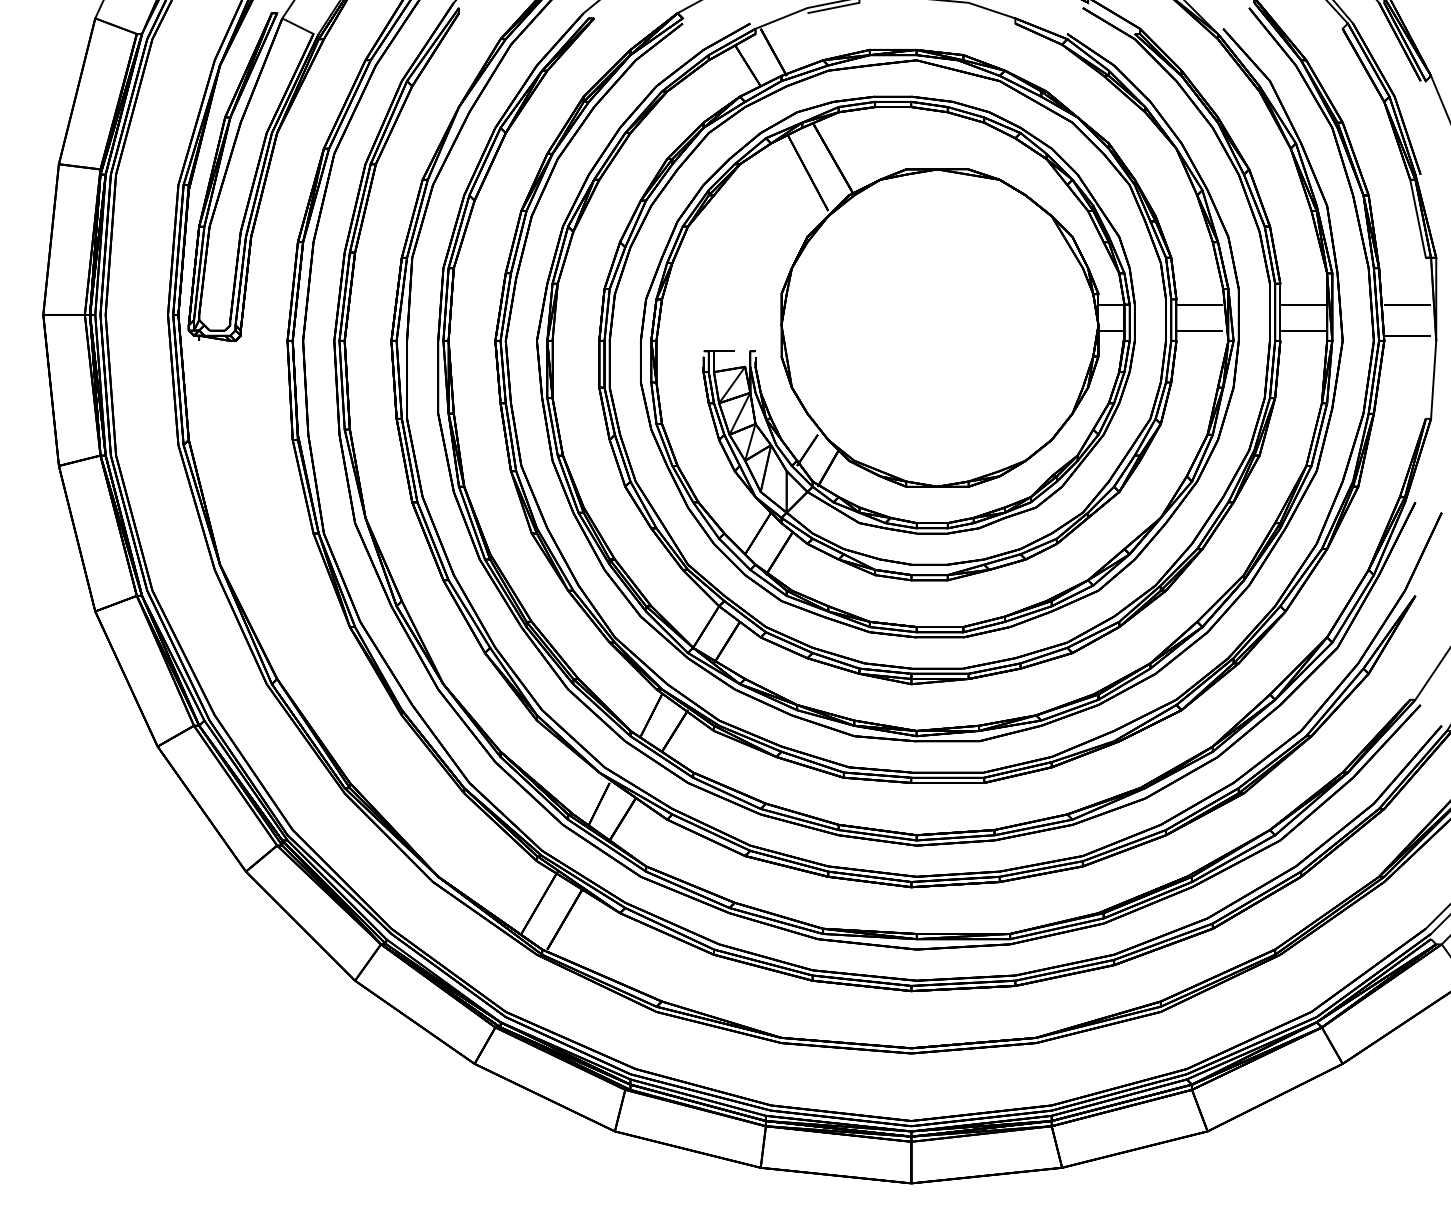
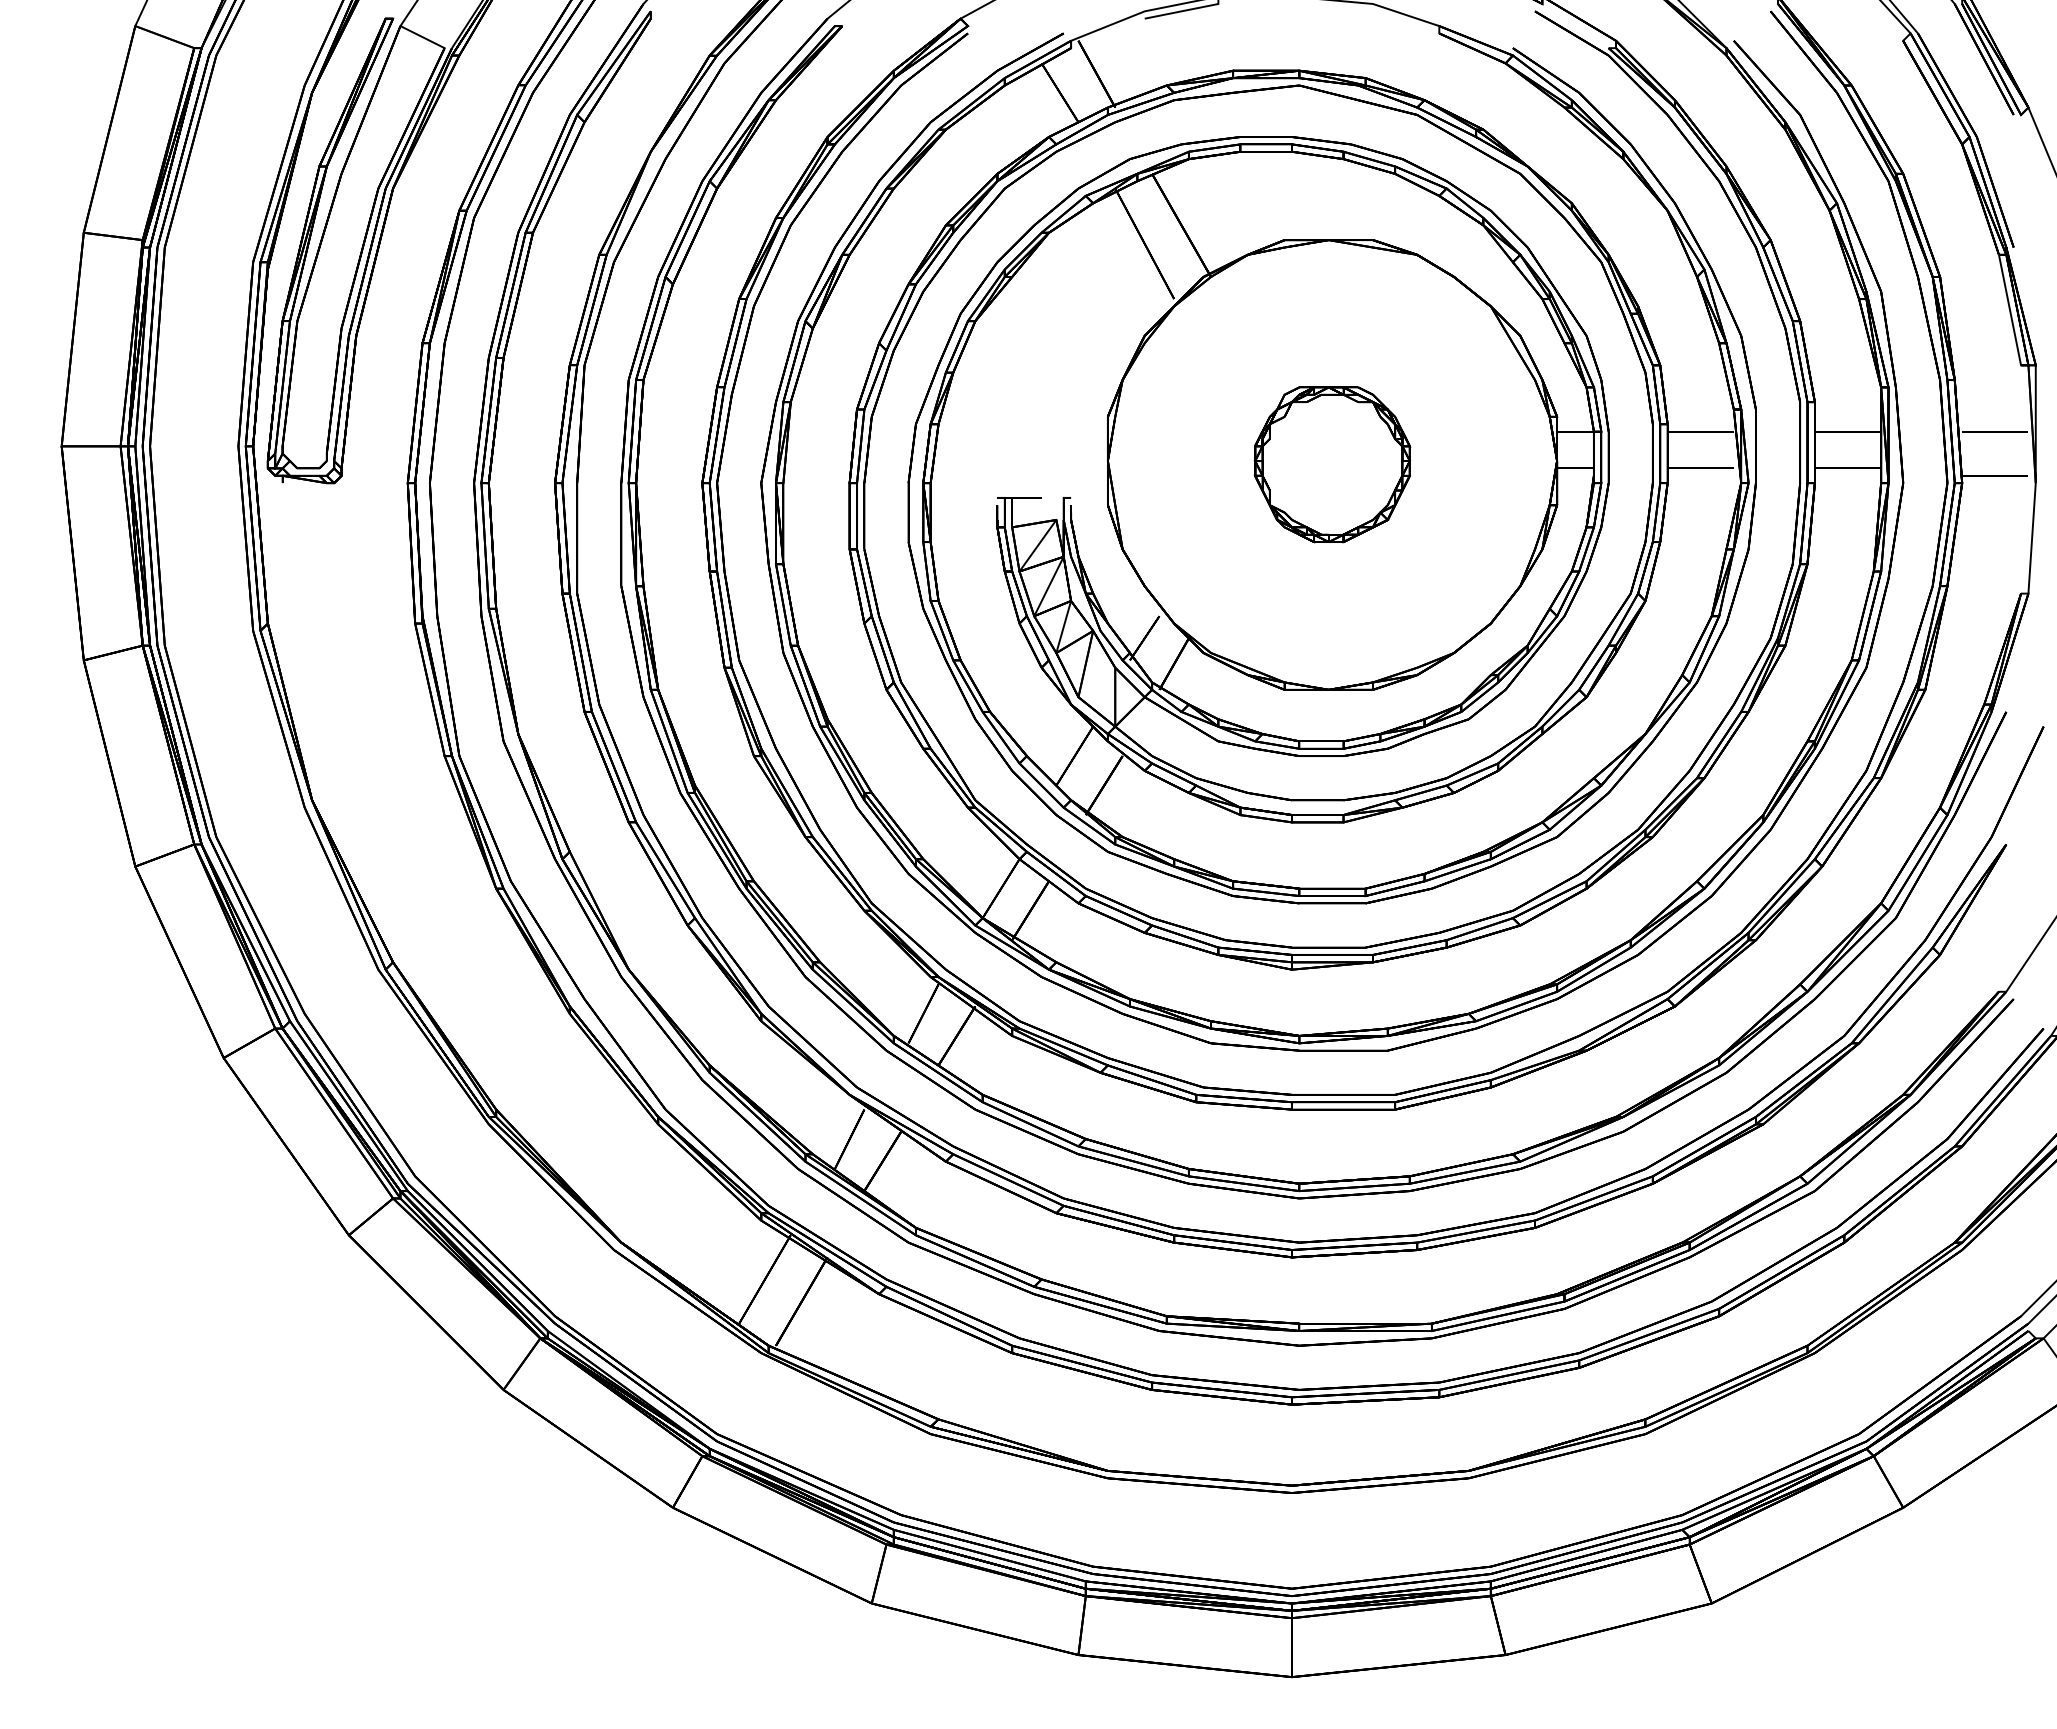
part: (940, 327) -> (1332, 464), added

